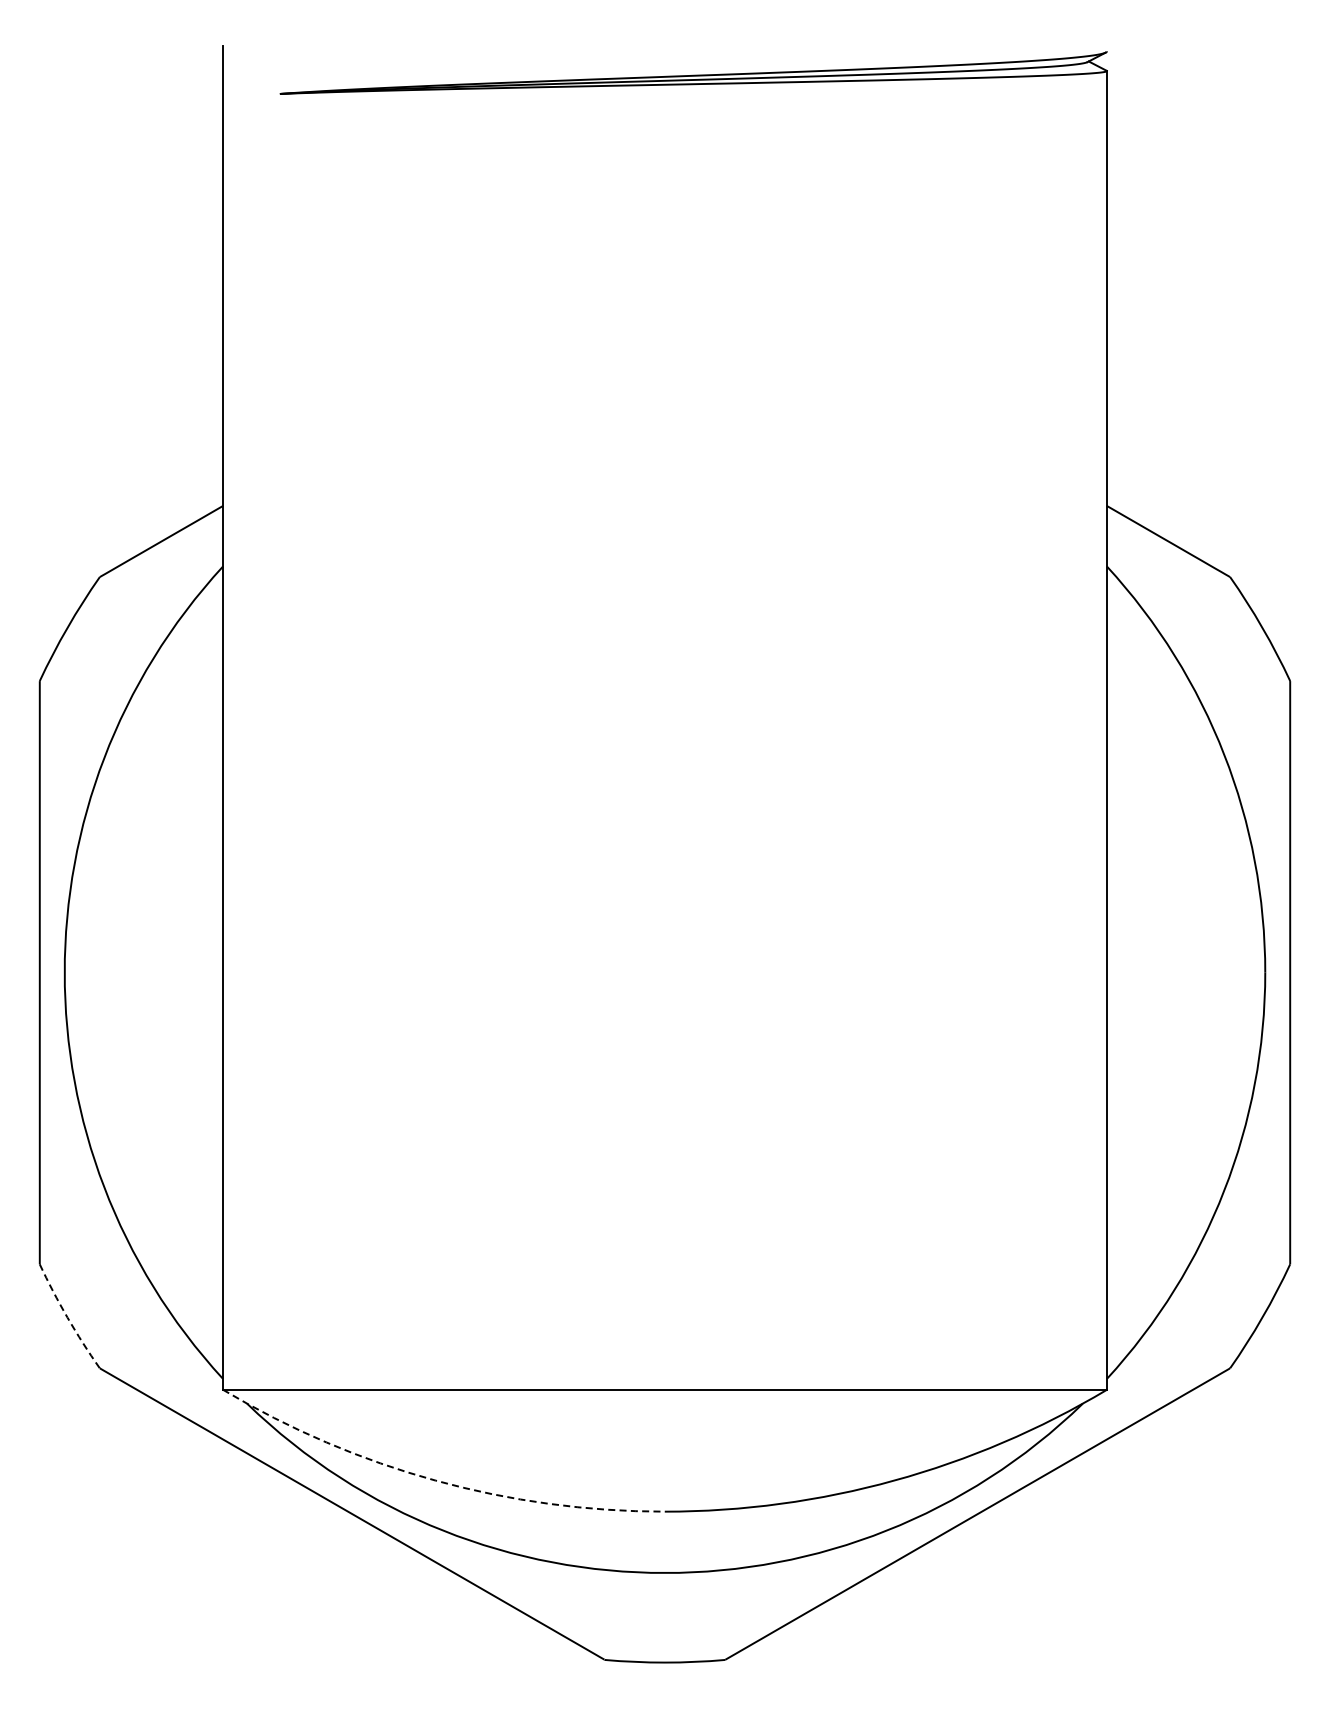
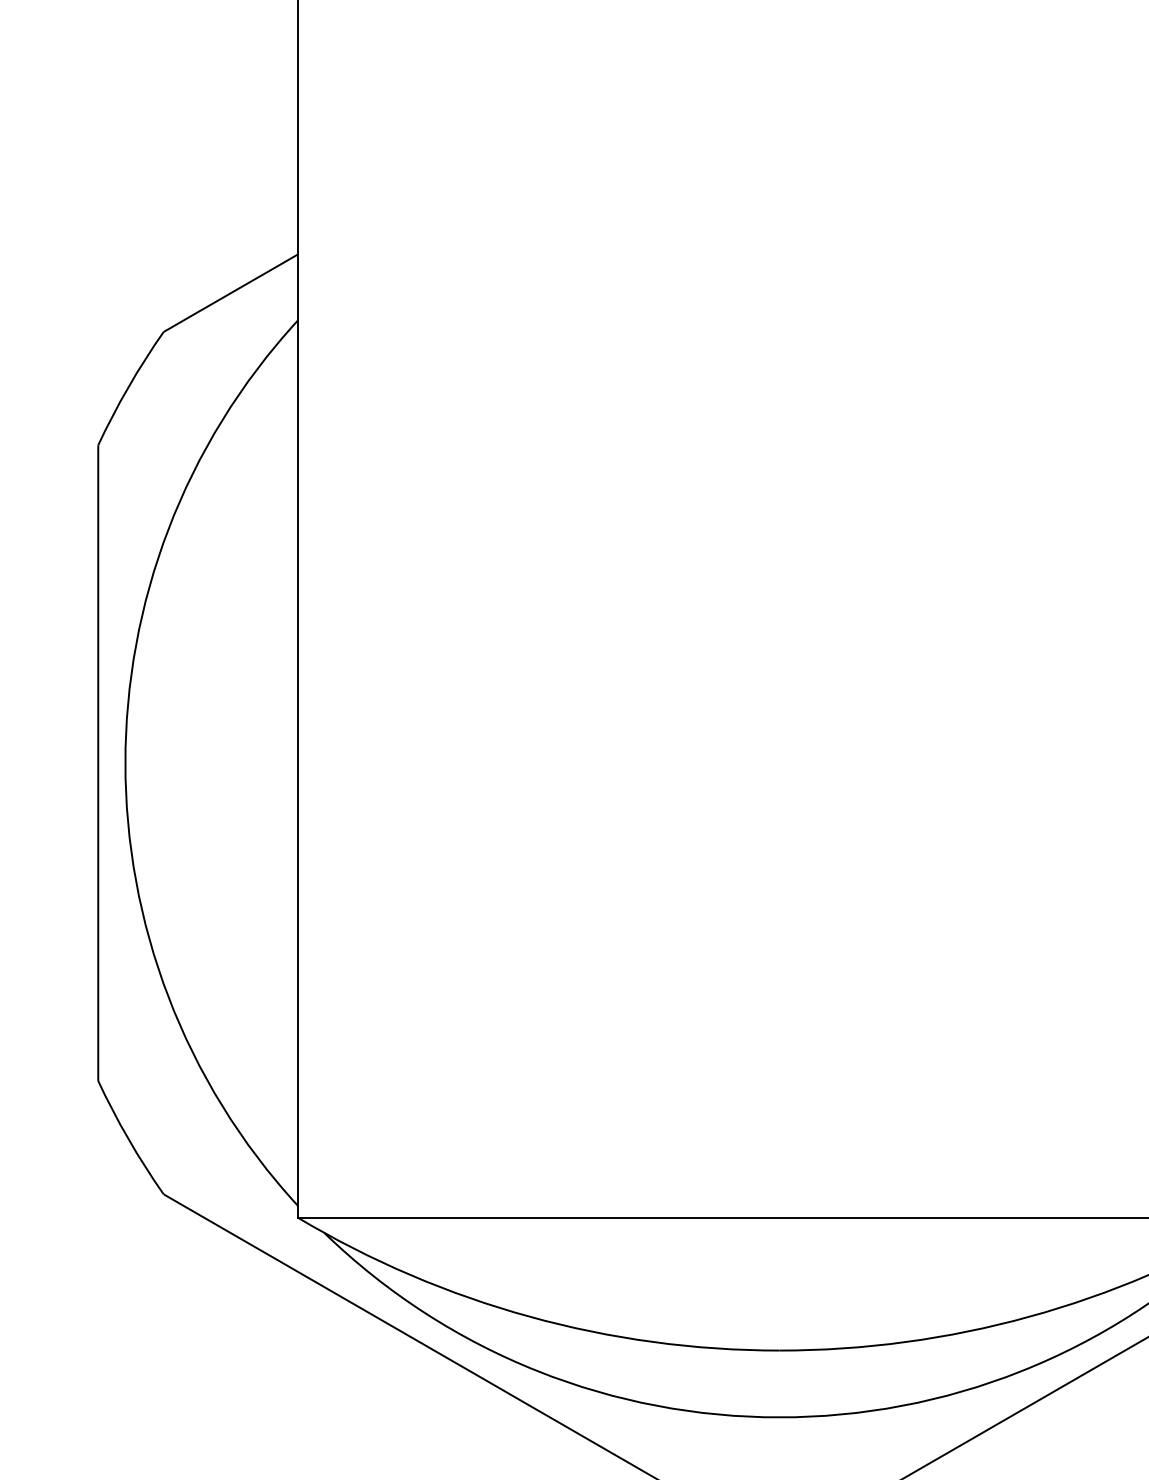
arc: (67, 1317) -> (128, 1138), dashed -> solid
arc: (435, 1480) -> (529, 1316), dashed -> solid

